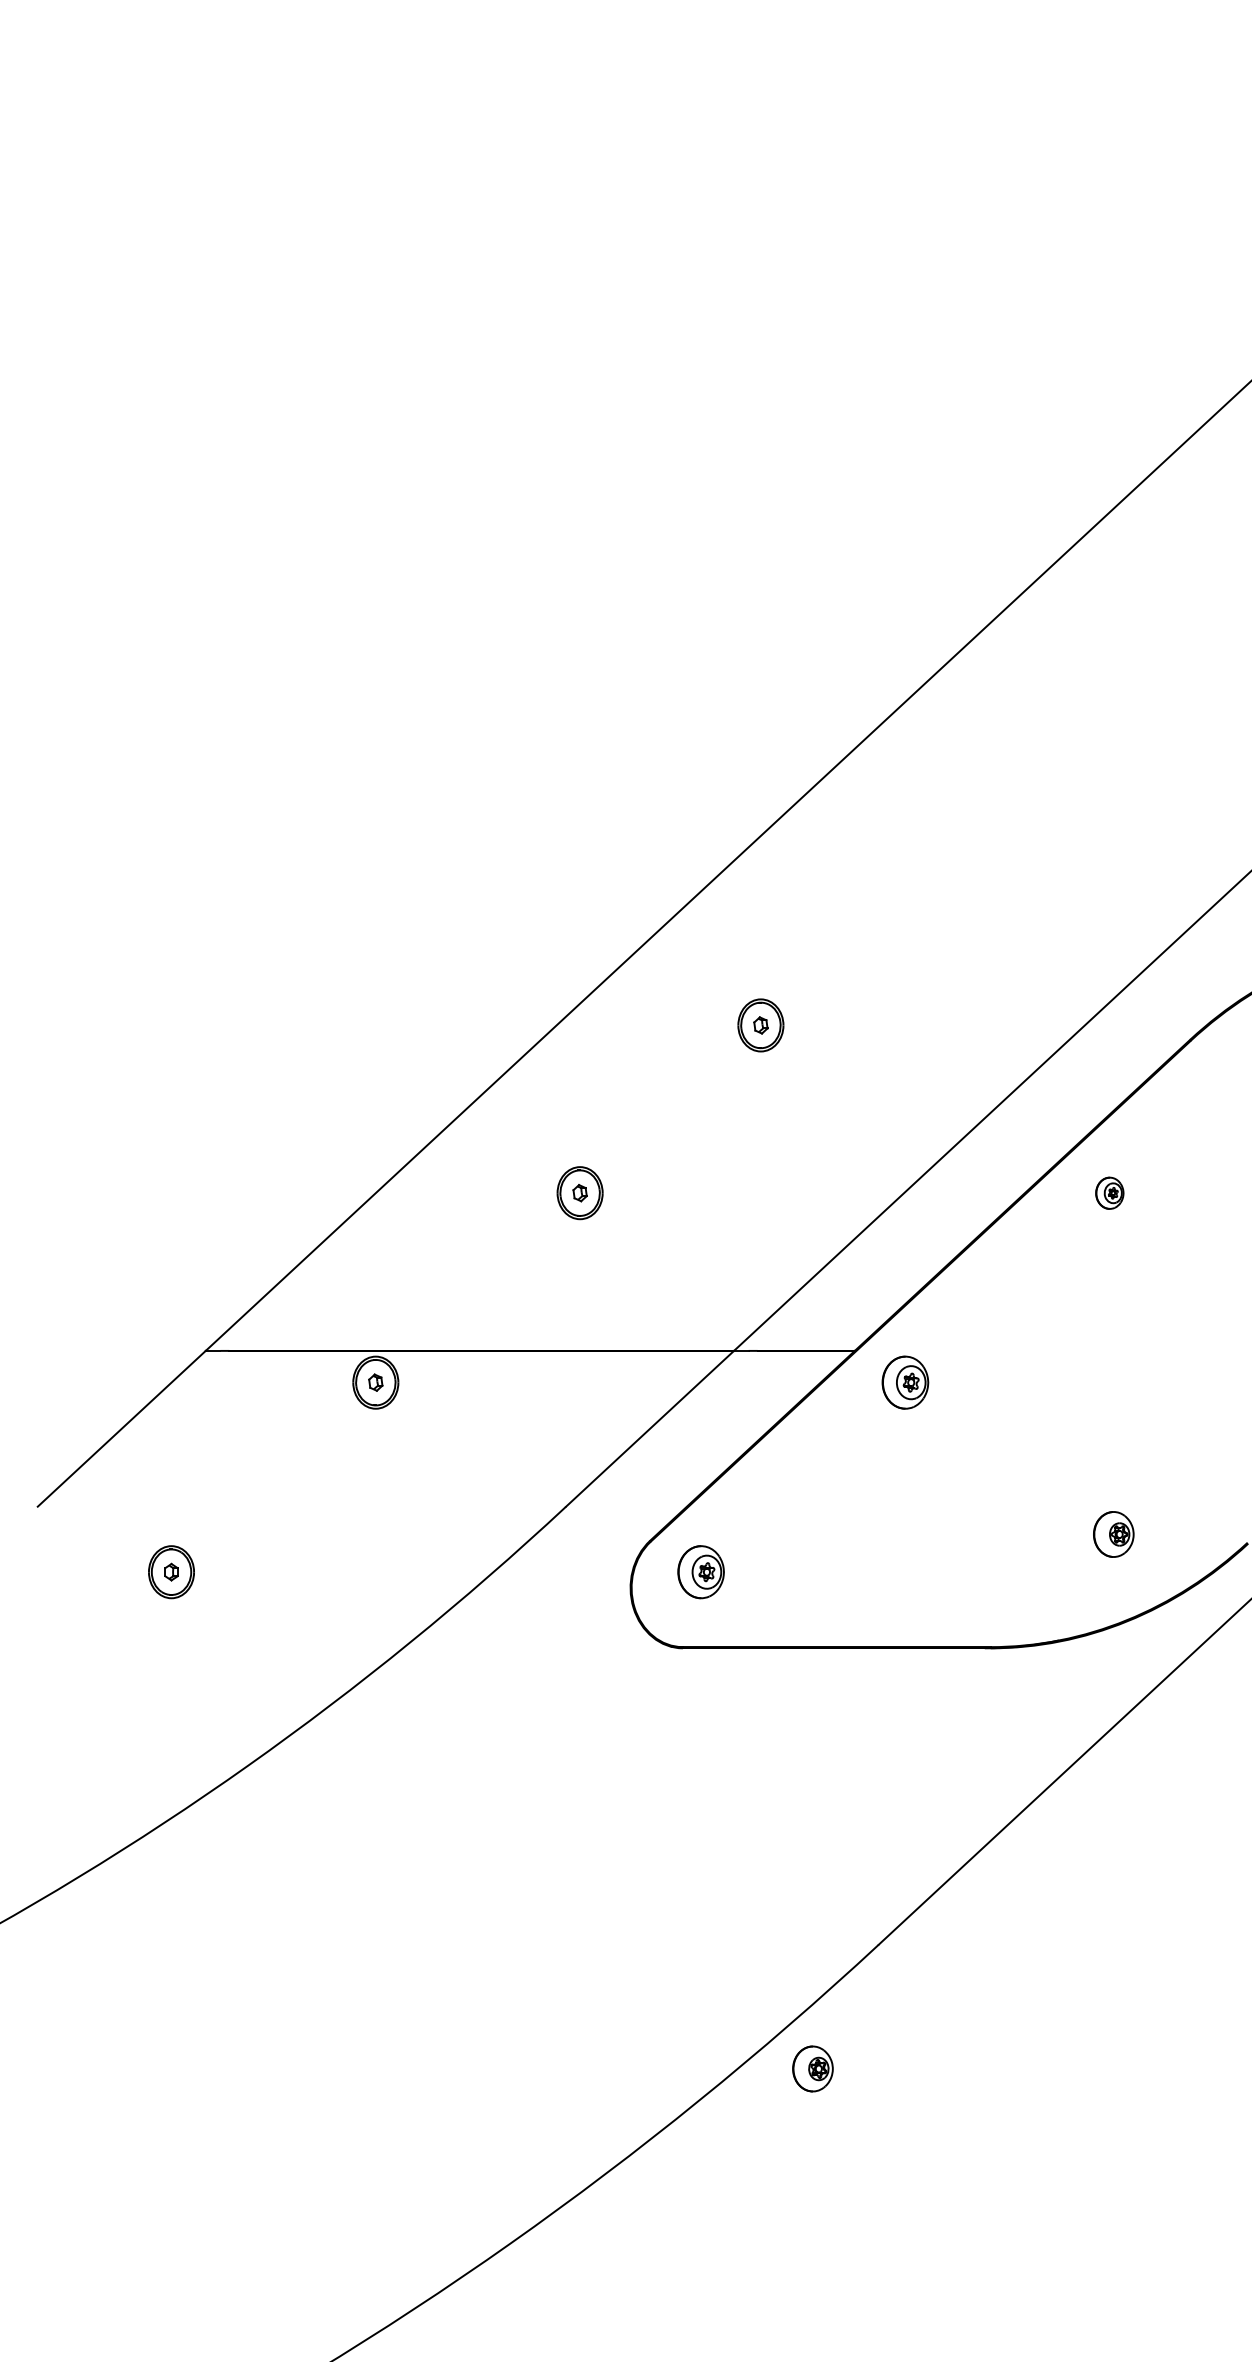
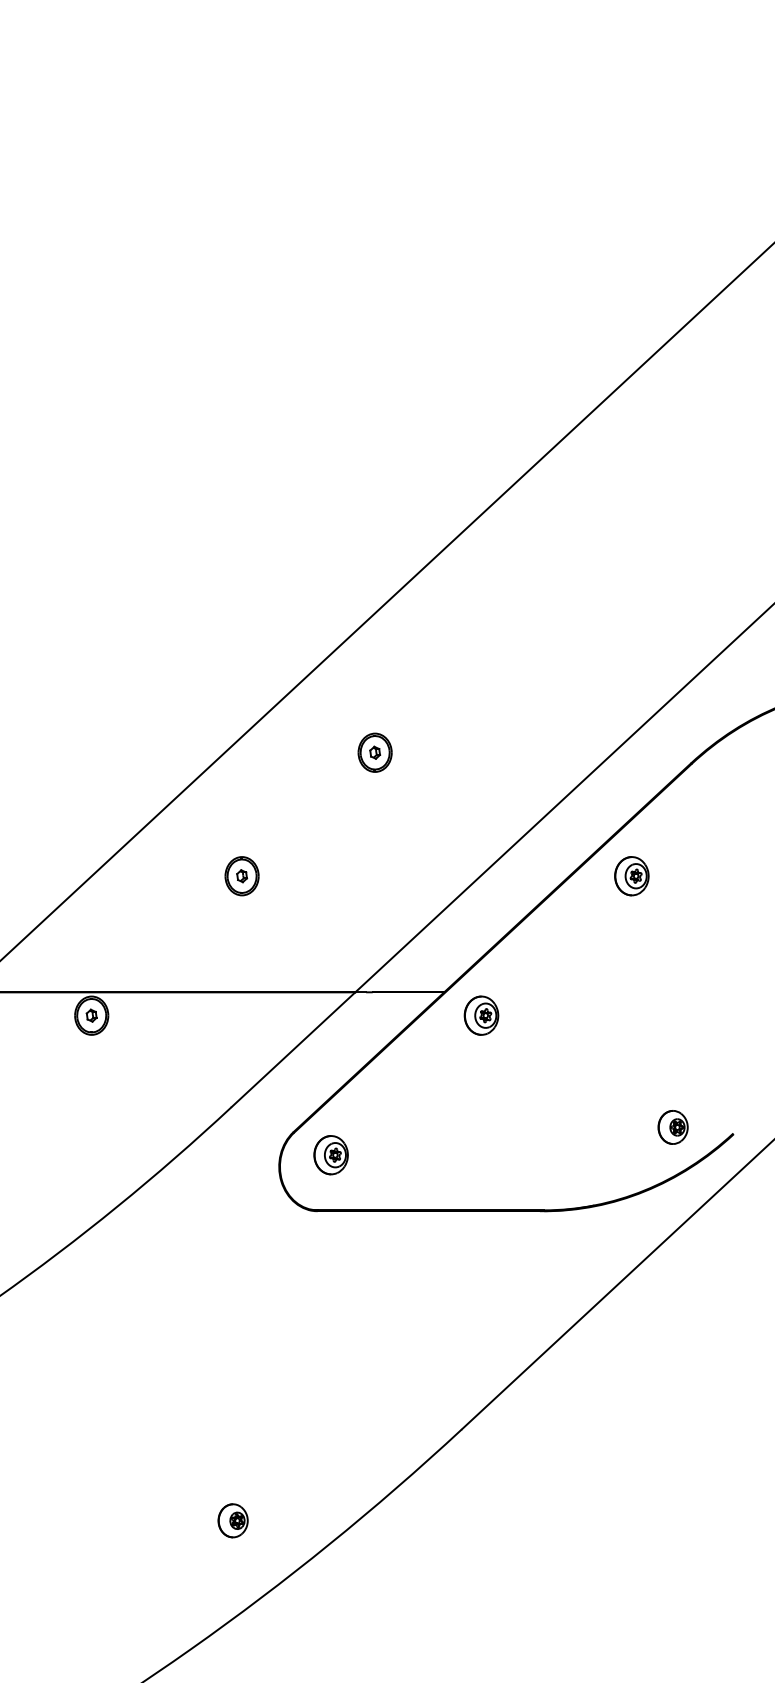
part: (1109, 1193) -> (631, 876), size x1.67
part: (1113, 1534) -> (672, 1127), moved
part: (812, 2068) -> (232, 1520), moved

